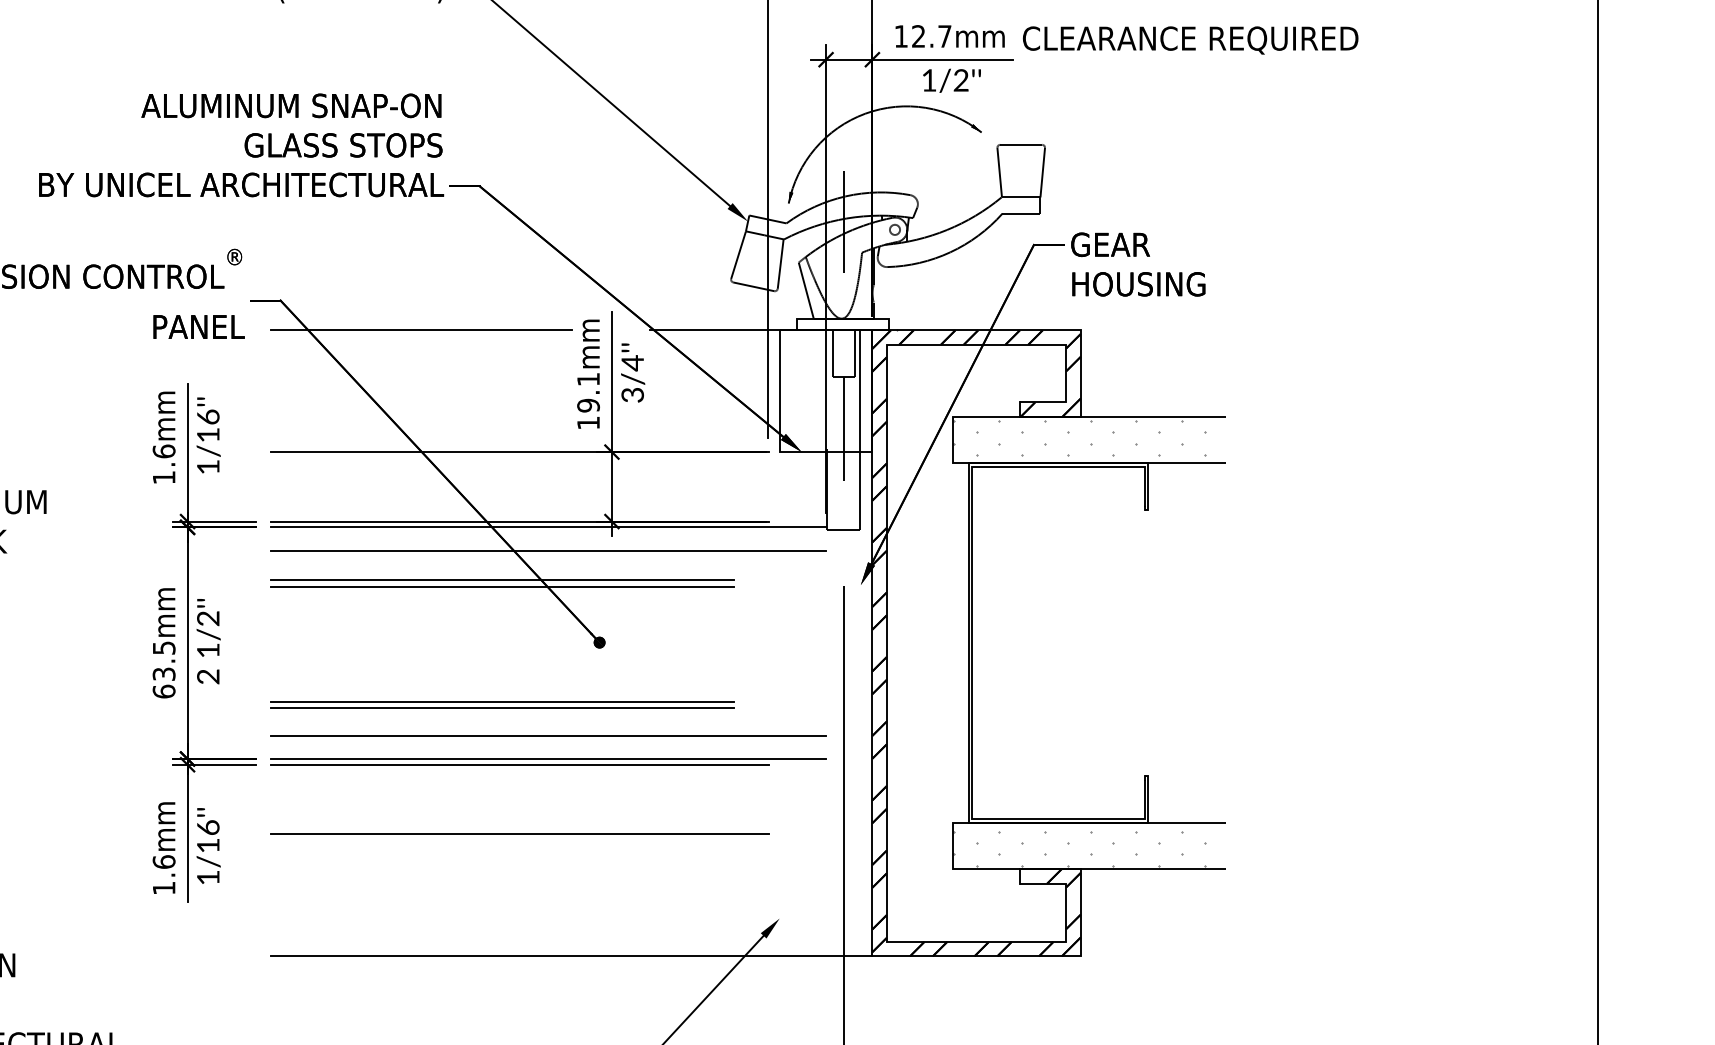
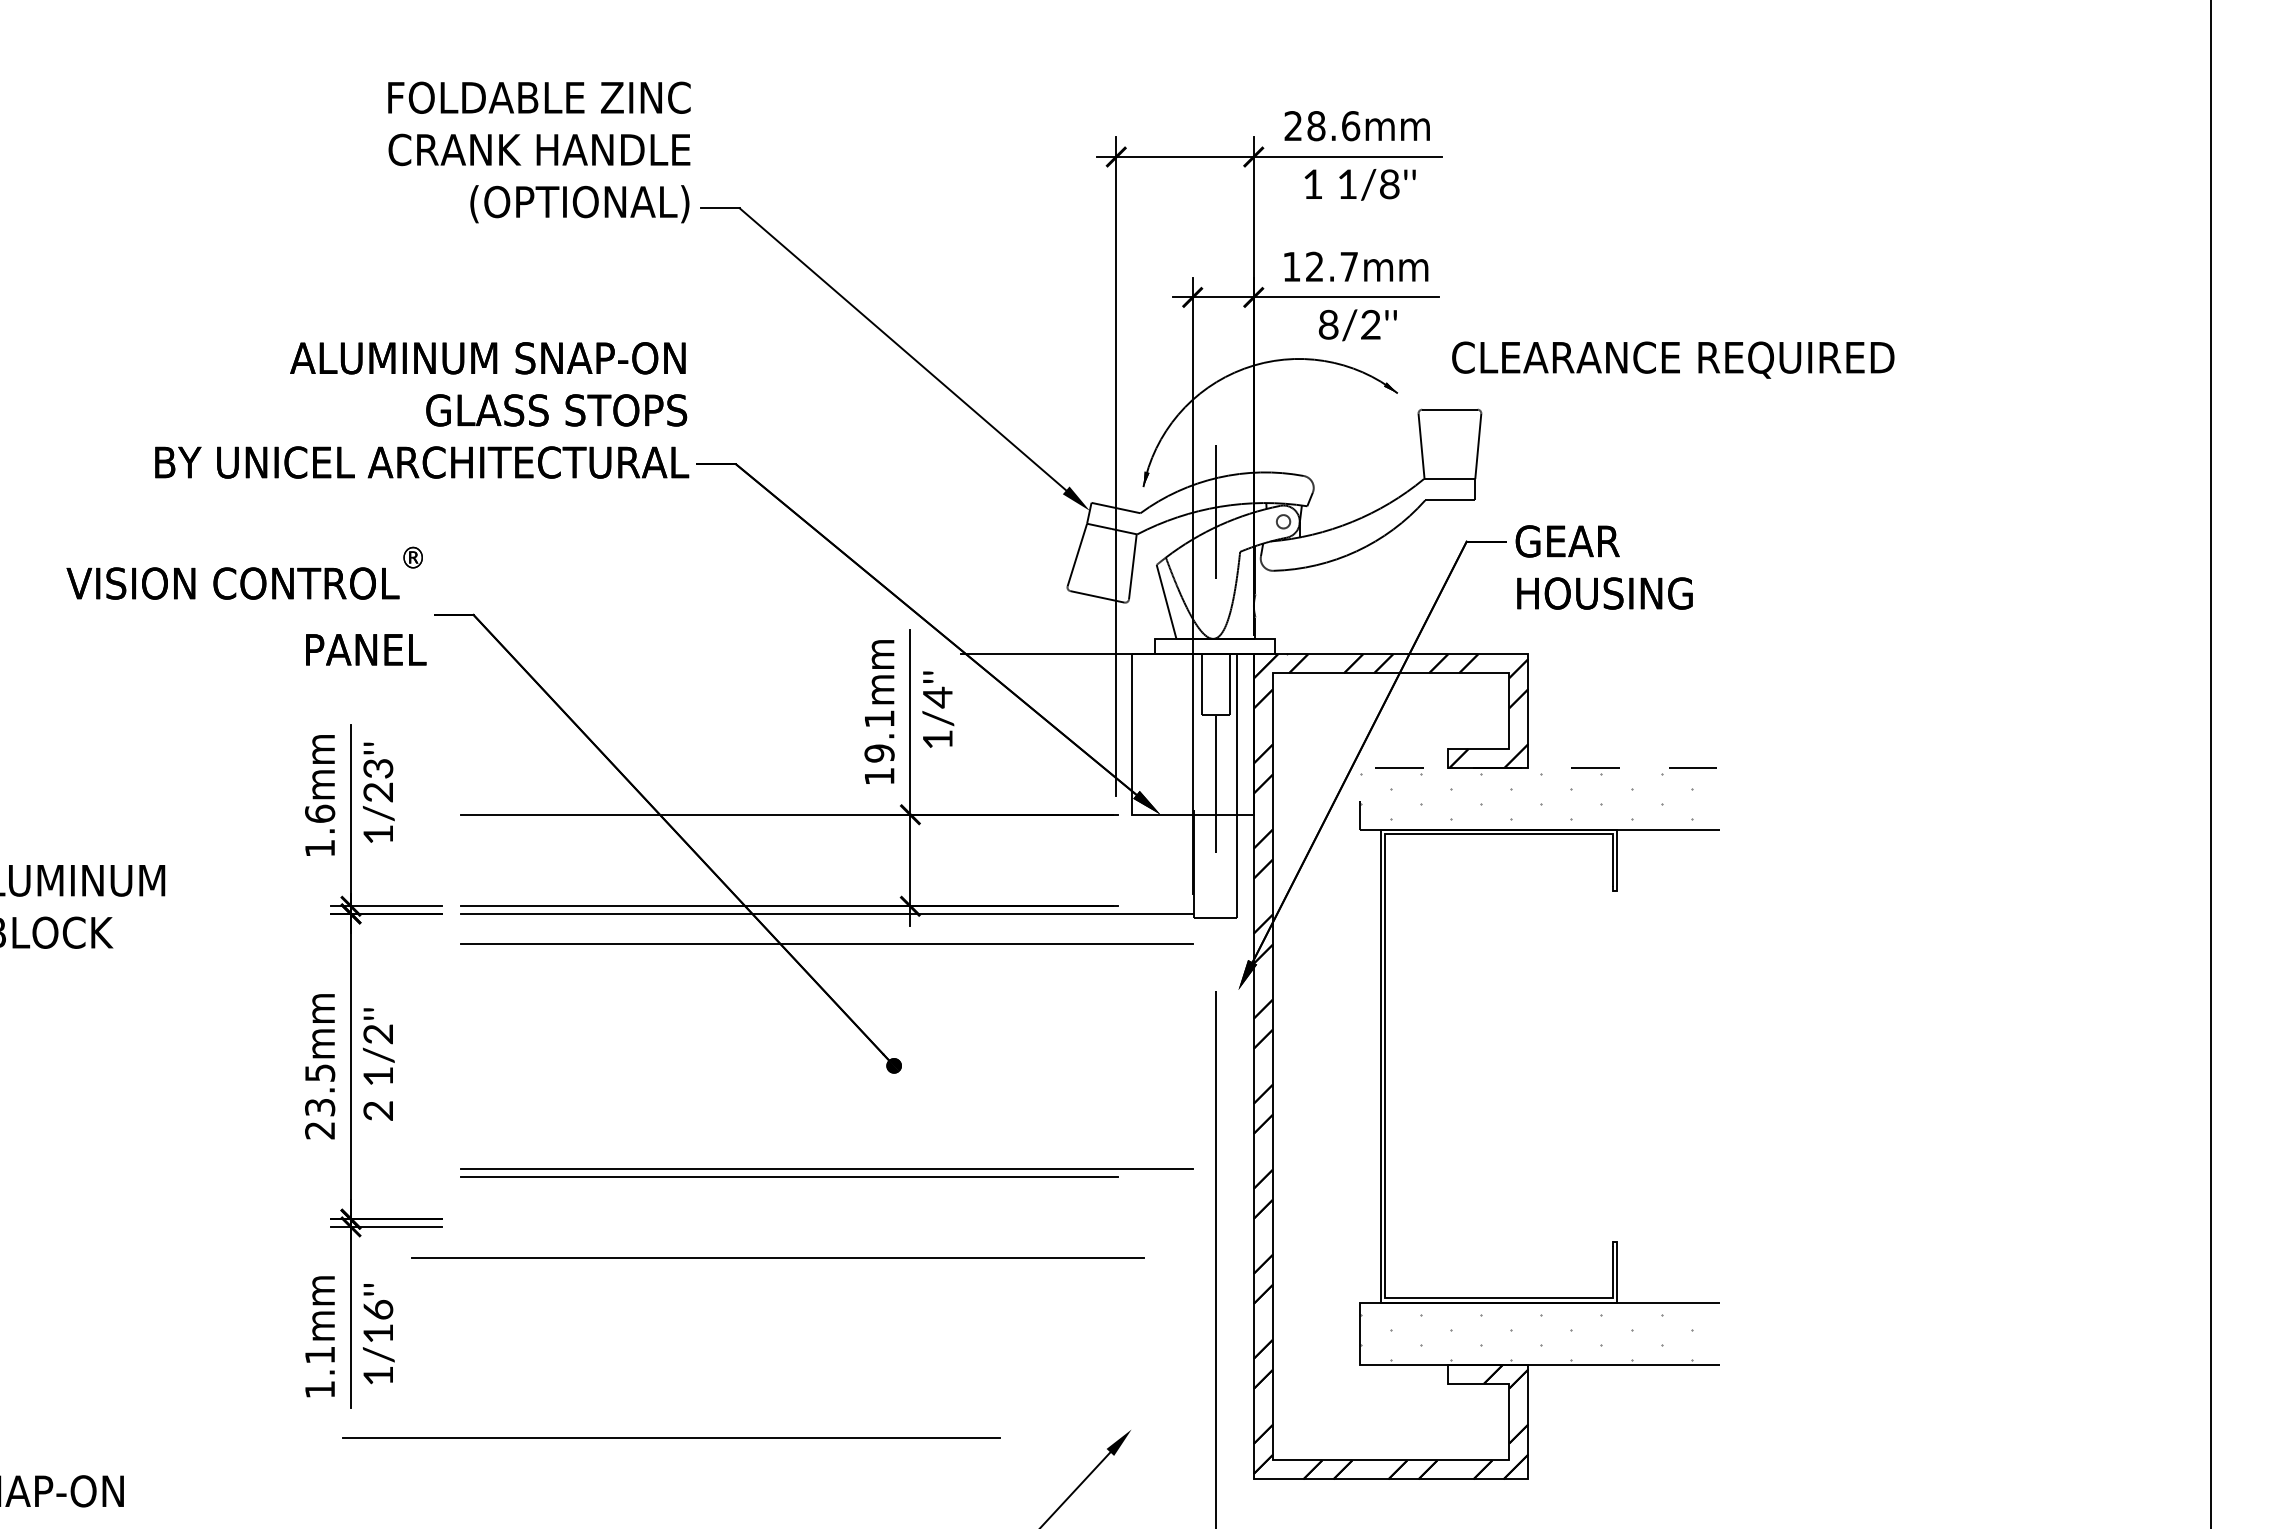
text: (1190, 40) -> (1673, 359), moved
text: (929, 80) -> (1328, 324), 1/2''\f] -> 8/2''\f]
line: (421, 330) -> (659, 654), removed
text: (632, 395) -> (937, 739), 3/4''\f] -> 1/4''\f]
line: (1057, 417) -> (1497, 768), solid -> dashed
text: (207, 426) -> (377, 780), 1/16''\f] -> 1/23''\f]
line: (502, 580) -> (765, 983), removed
line: (502, 586) -> (765, 992), removed
text: (164, 691) -> (320, 1130), 63.5mm -> 23.5mm
line: (502, 701) -> (765, 1143), removed
line: (502, 707) -> (765, 1151), removed
line: (548, 735) -> (777, 1257), moved
part: (548, 761) -> (826, 1172), moved
line: (520, 834) -> (671, 1437), moved
text: (164, 862) -> (320, 1355), 1.6mm -> 1.1mm
line: (571, 956) -> (857, 1479), removed

